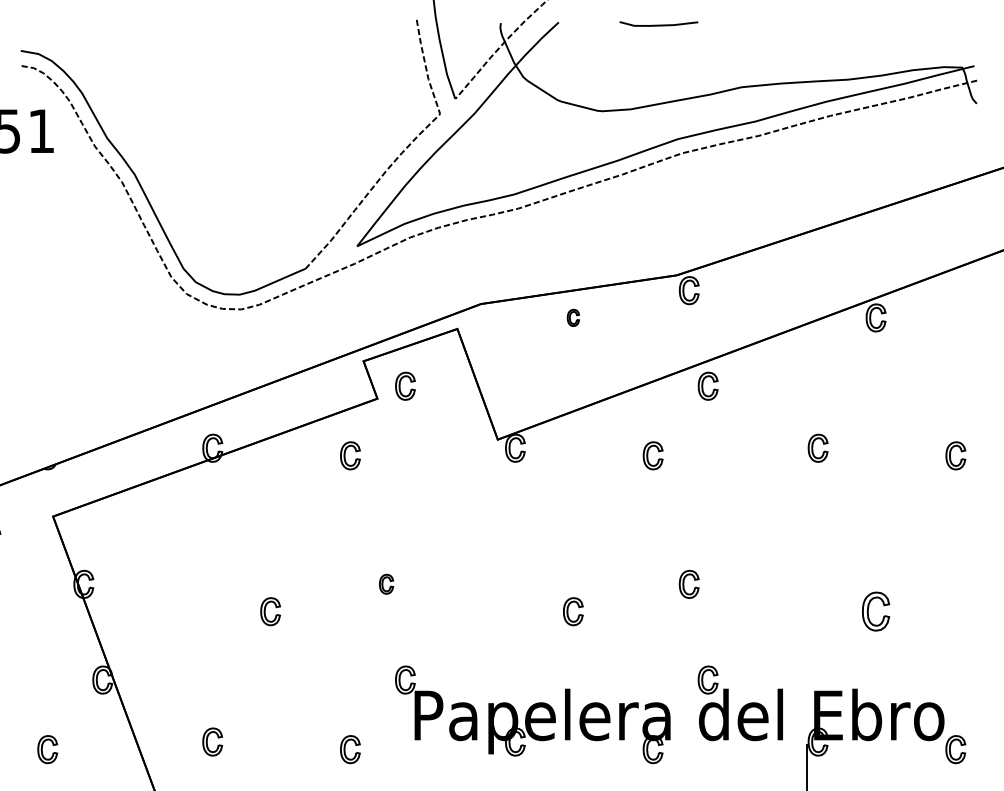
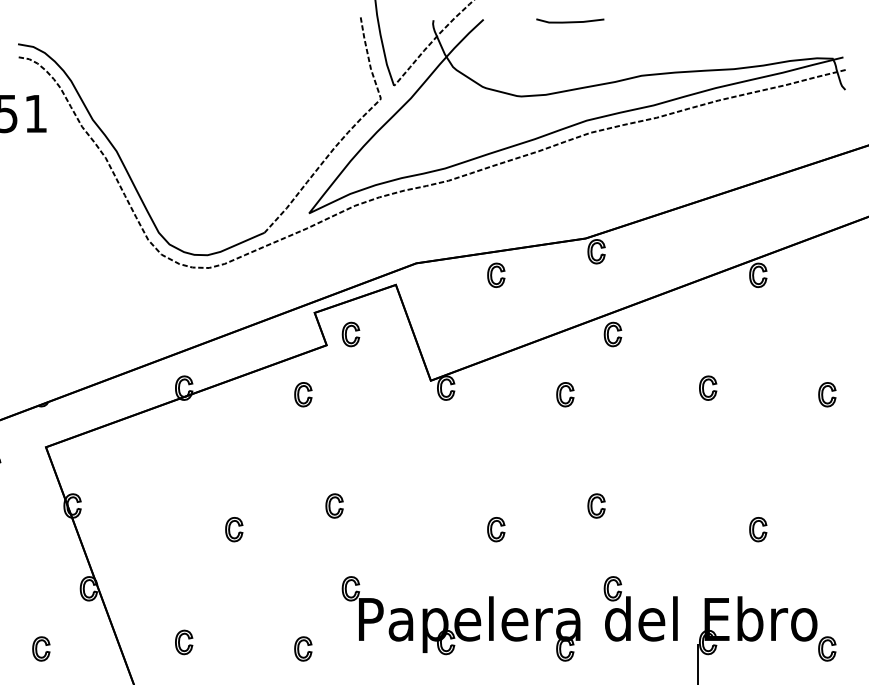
part: (573, 317) -> (496, 274), size x1.67
part: (386, 583) -> (334, 505), size x1.43
part: (875, 611) -> (757, 529), size x0.71

